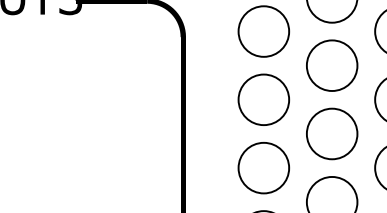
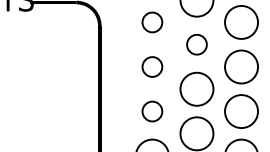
circle: (262, 30) -> (151, 21), size x0.6
circle: (331, 65) -> (196, 44), size x0.6
circle: (262, 99) -> (151, 66), size x0.6
circle: (262, 168) -> (151, 111), size x0.6

